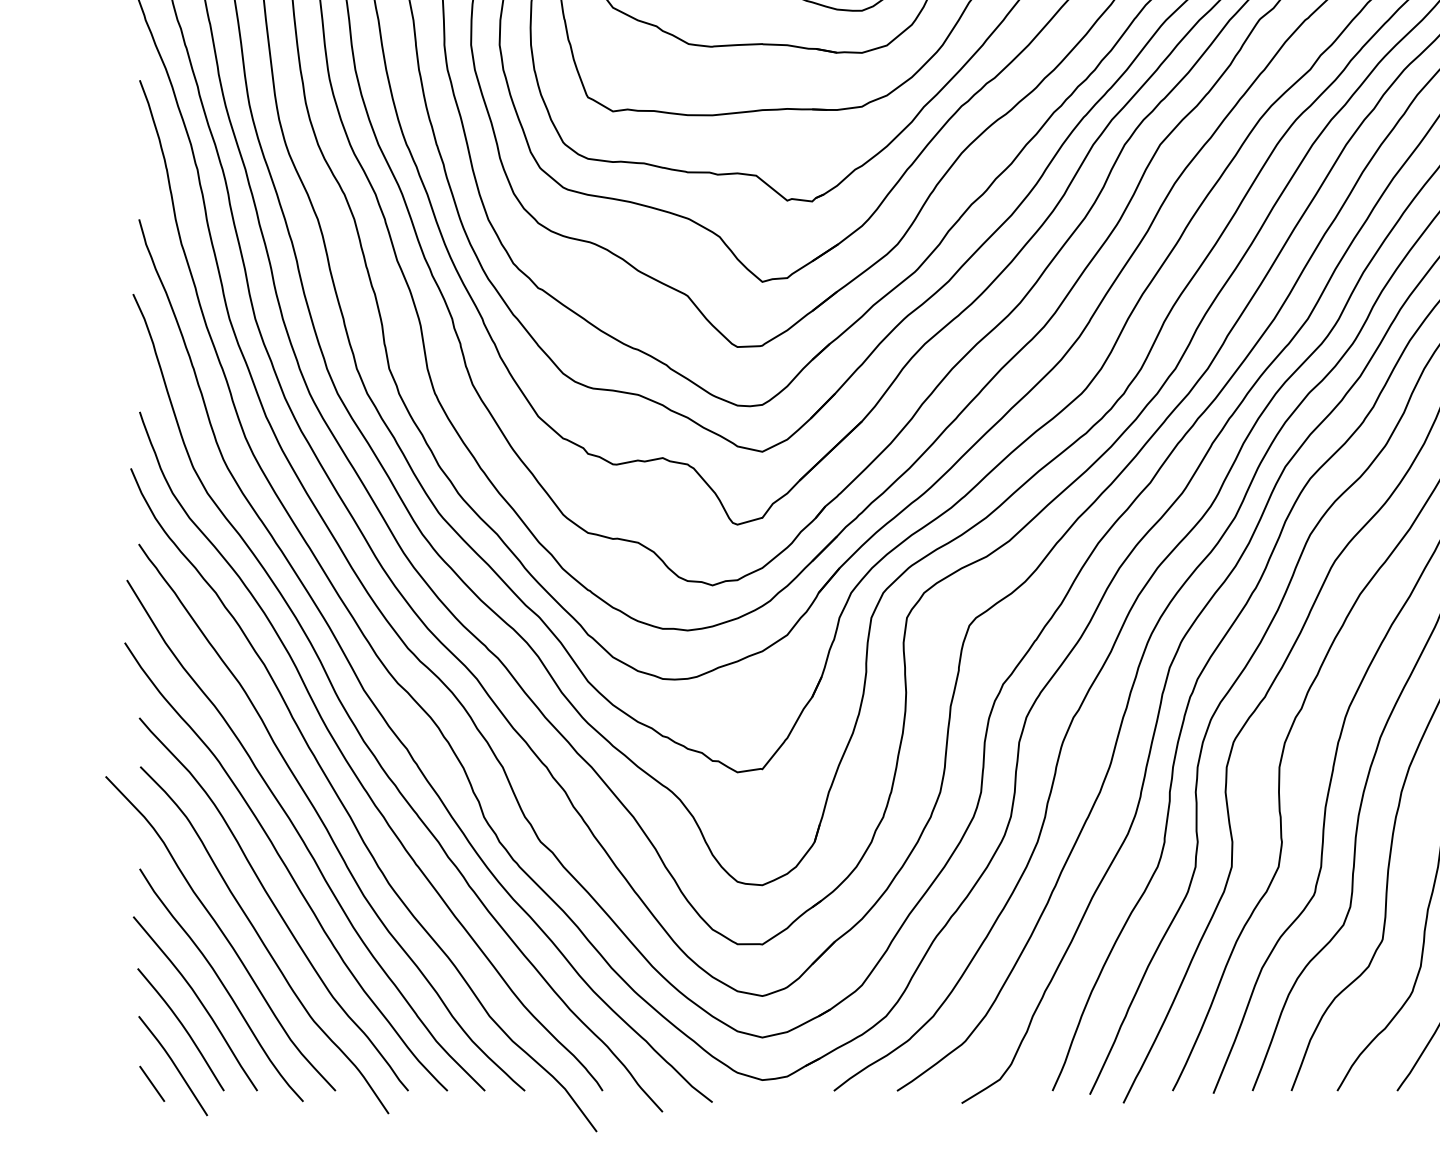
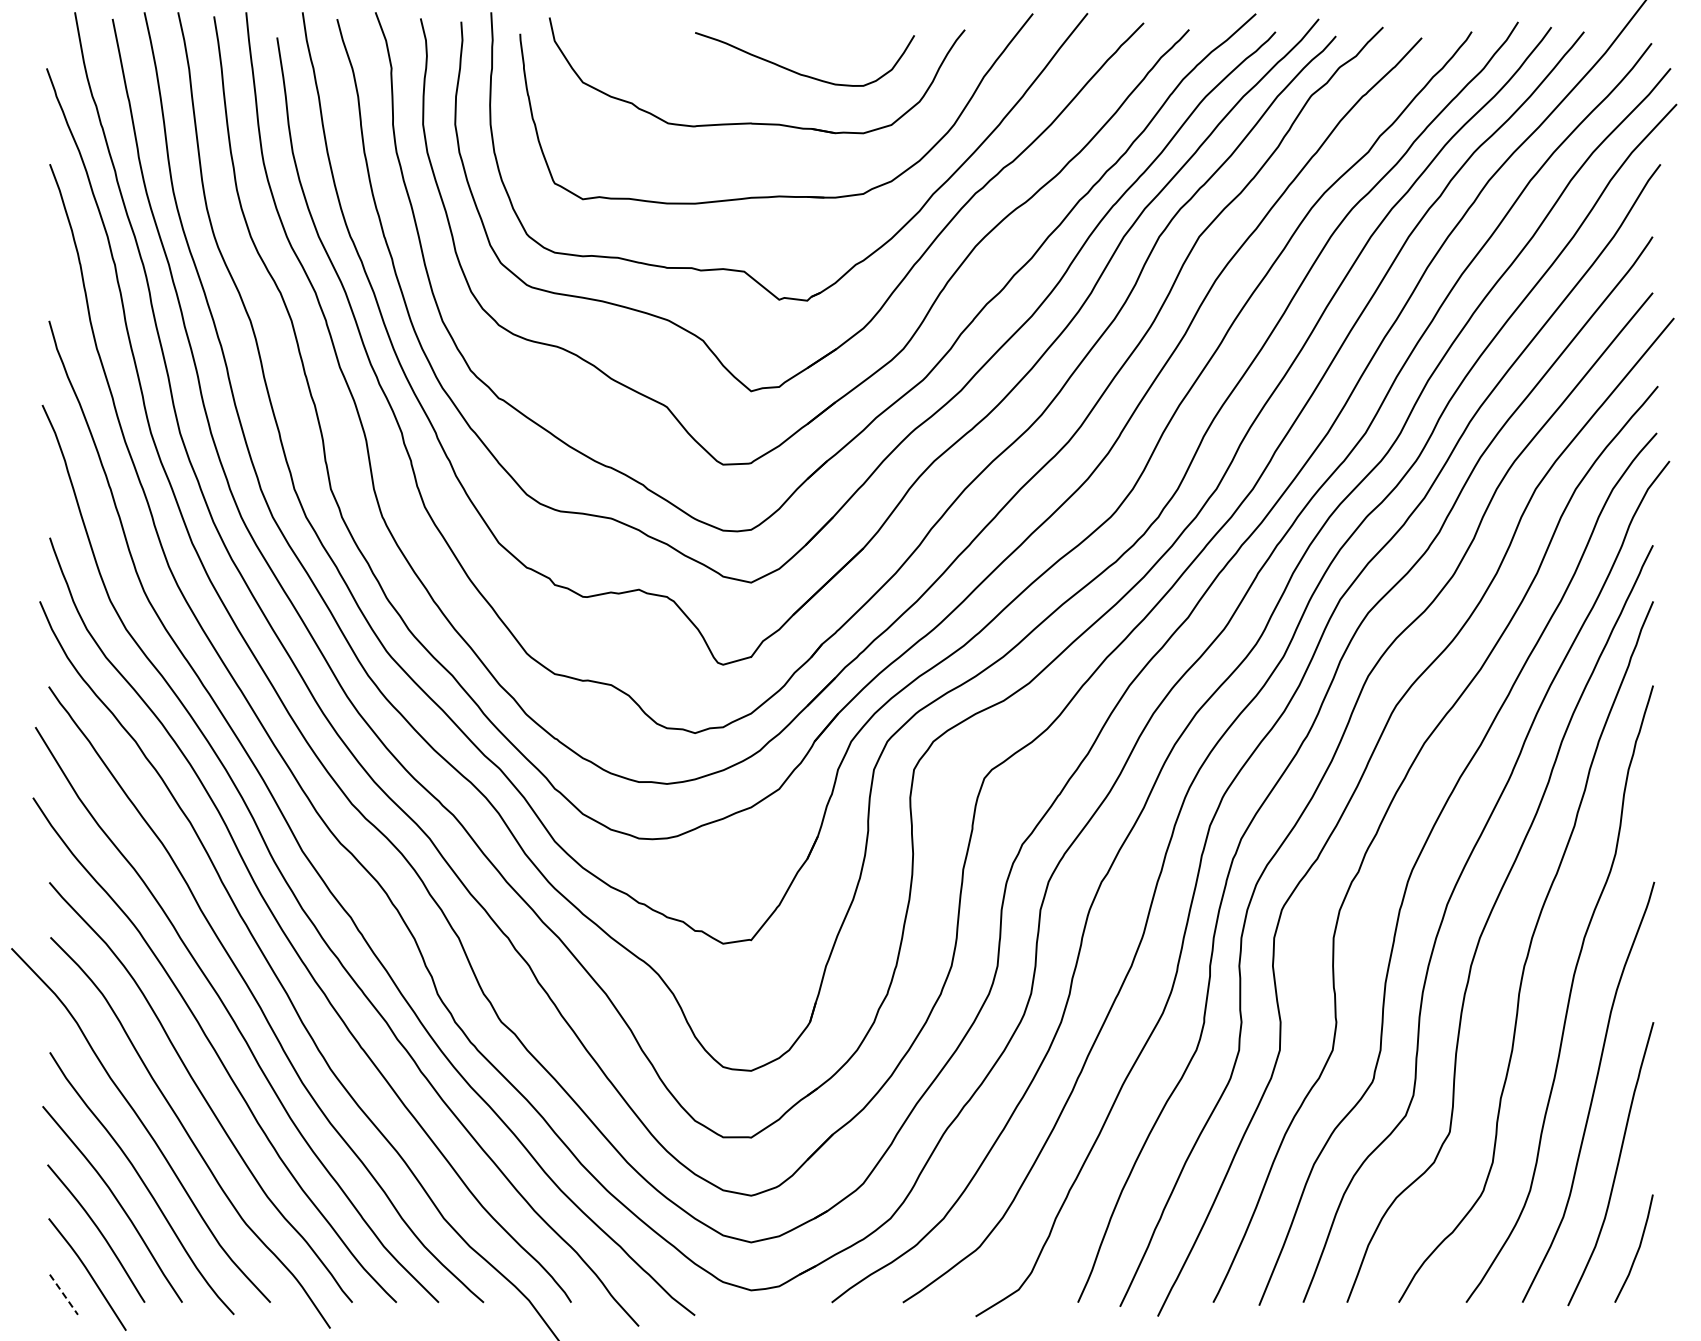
line: (151, 1083) -> (63, 1294), solid -> dashed

